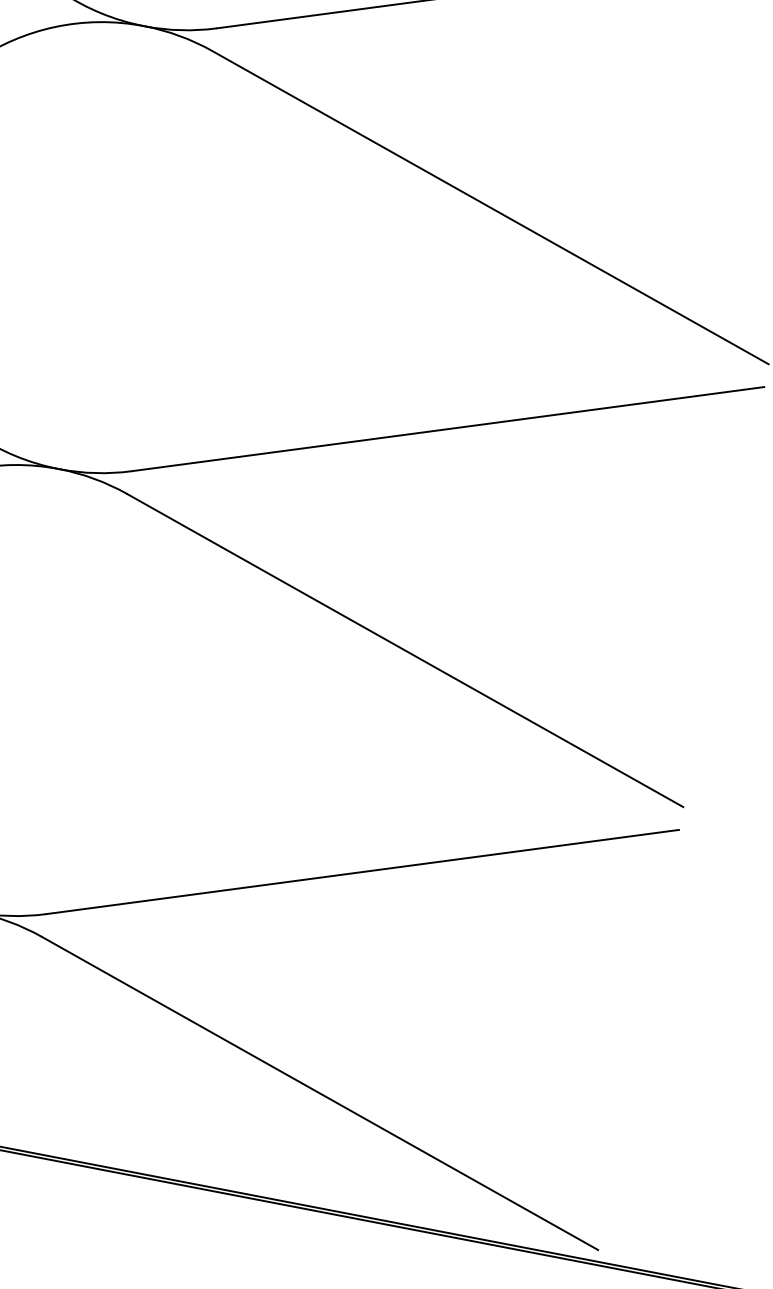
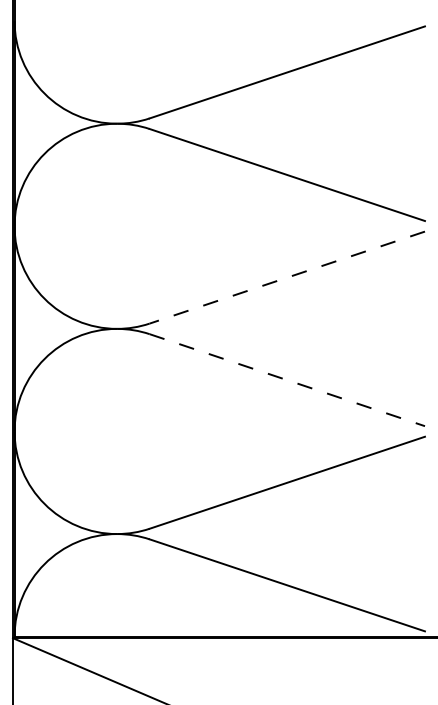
line: (446, 428) -> (286, 277), solid -> dashed
line: (405, 651) -> (287, 380), solid -> dashed

